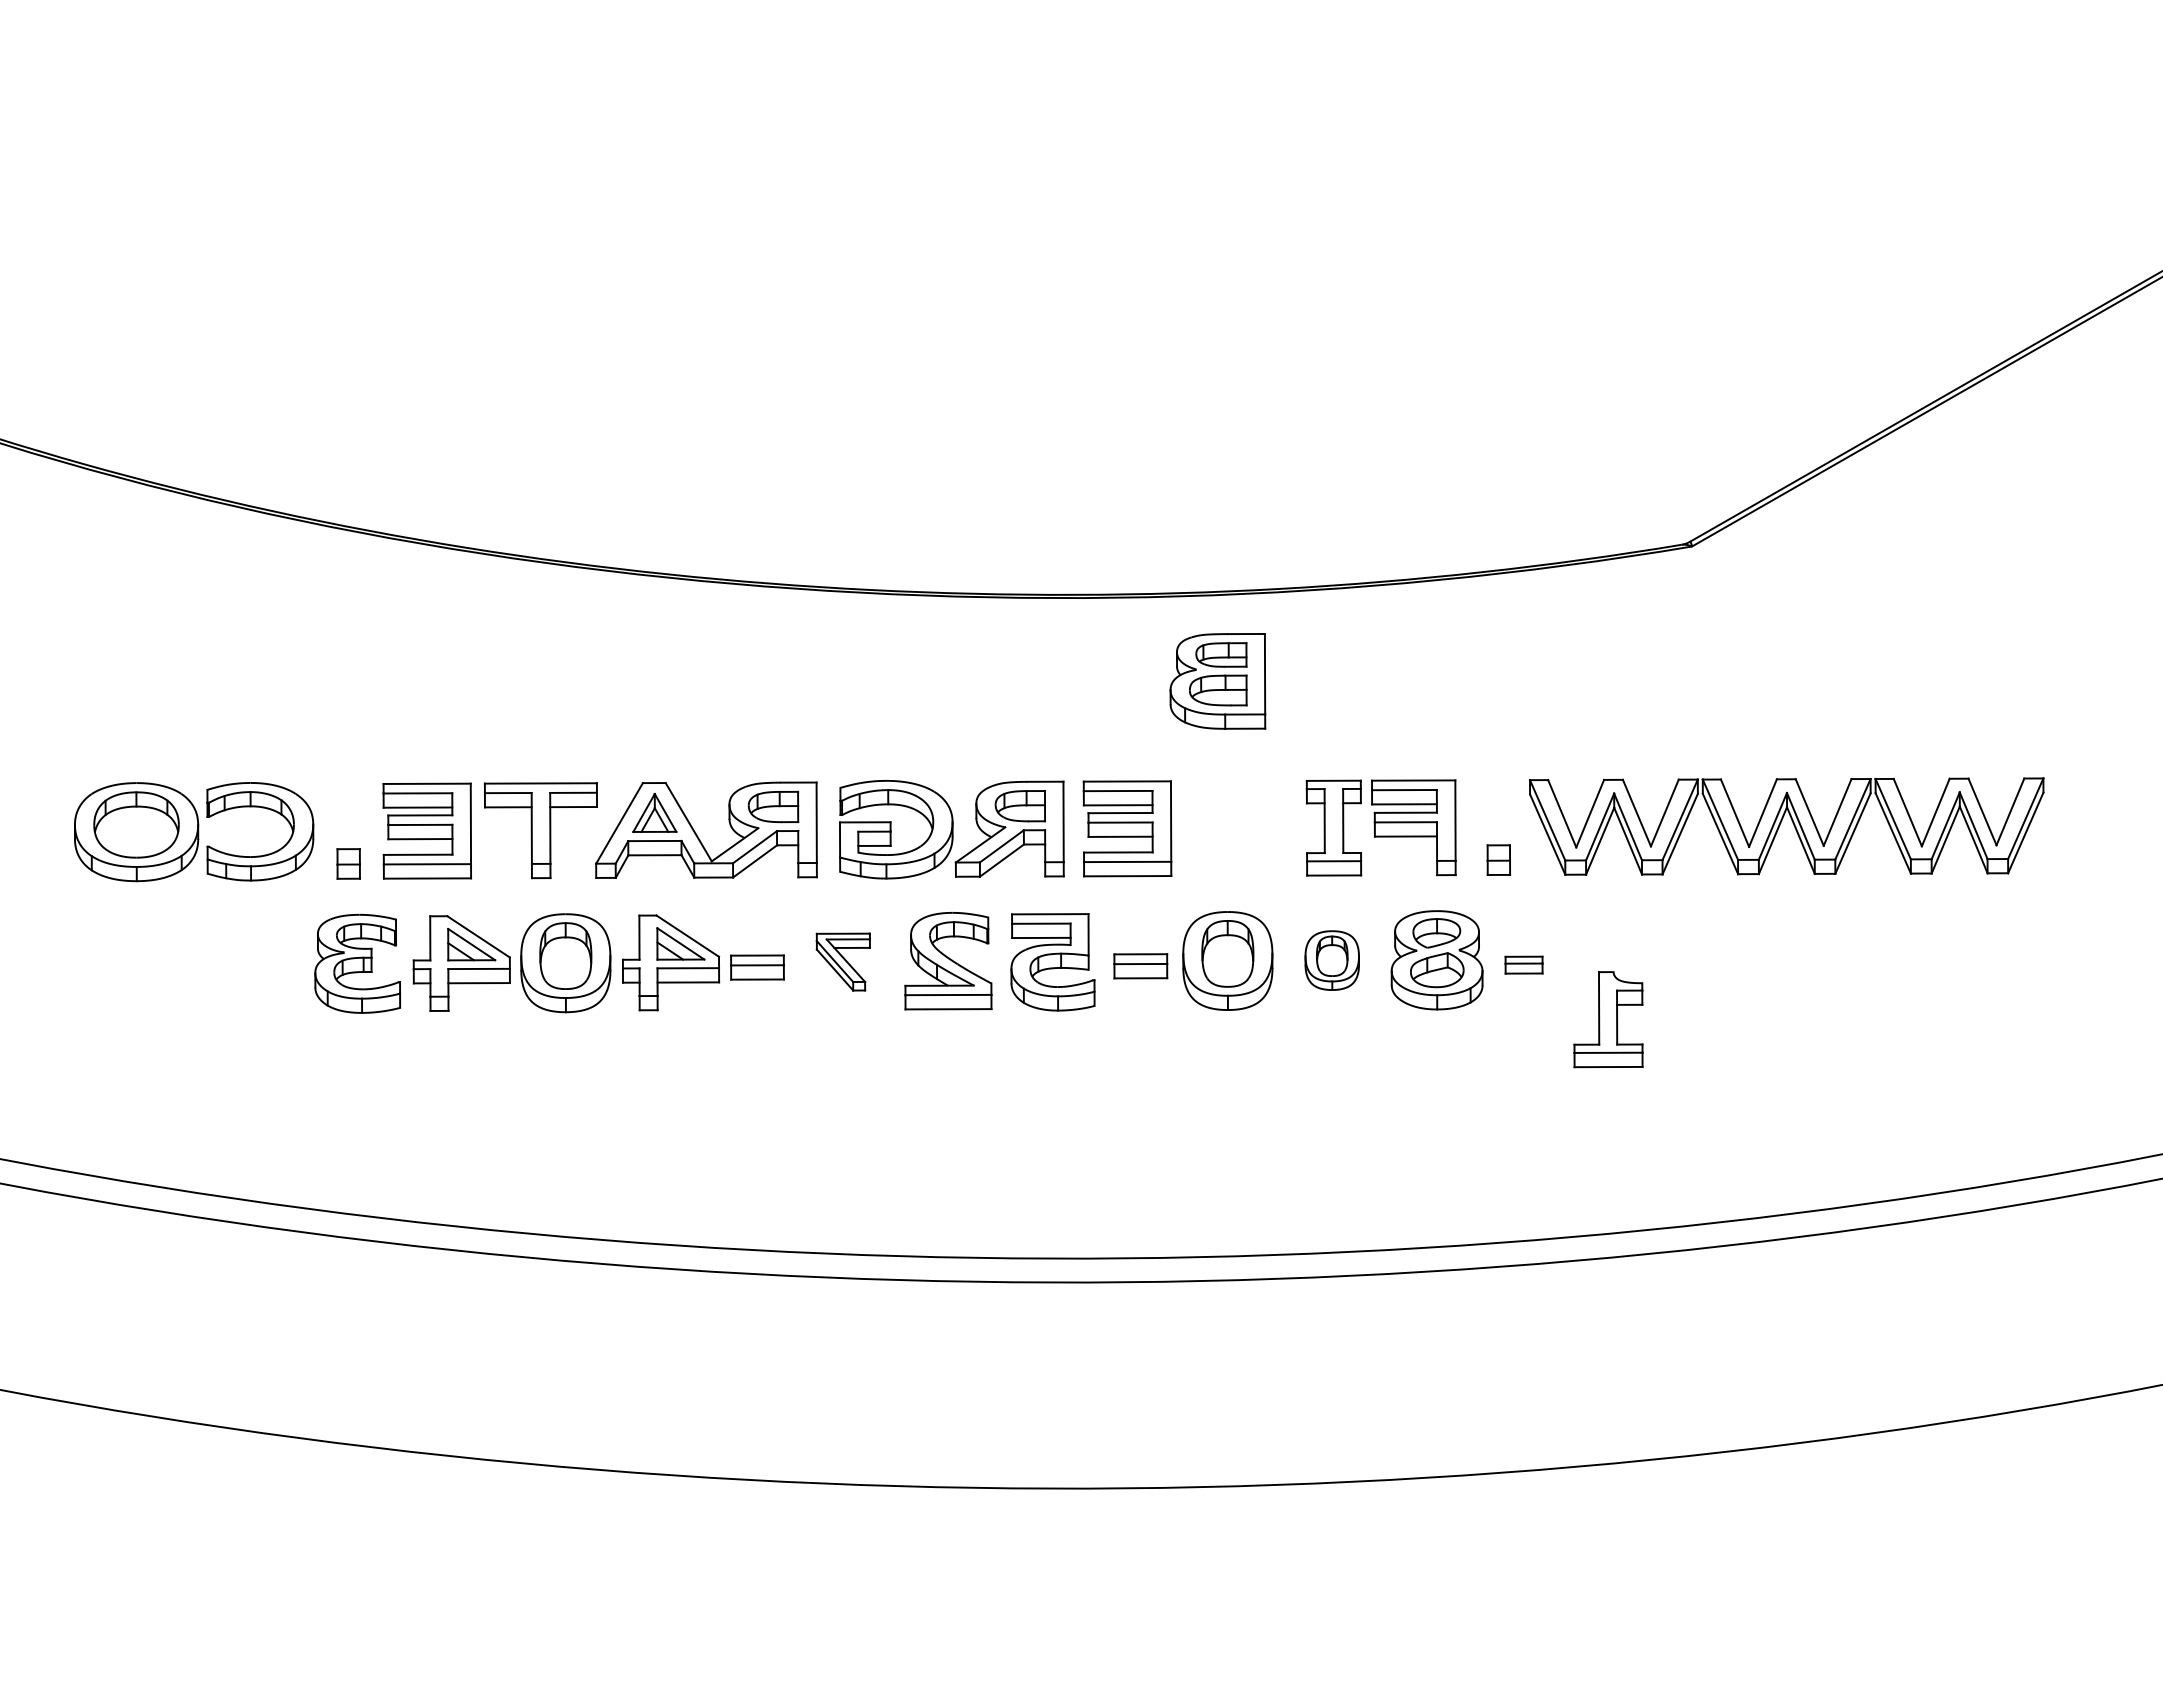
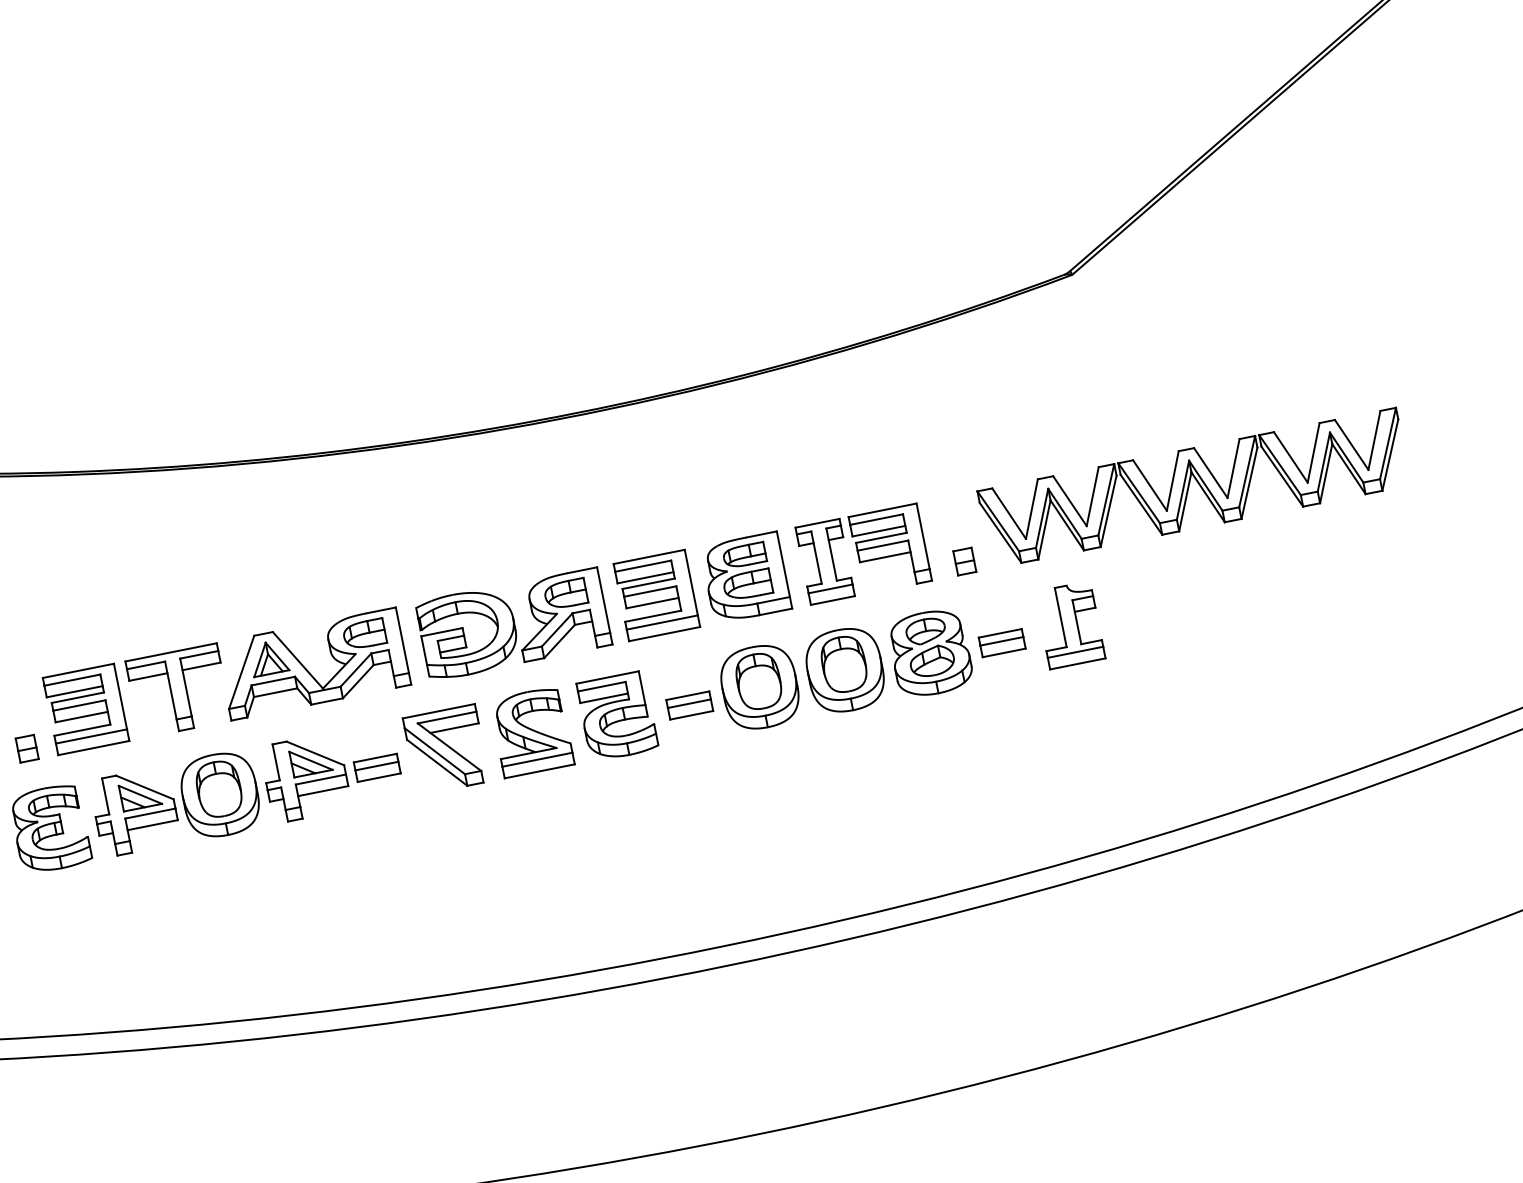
part: (1217, 681) -> (745, 577), moved
part: (1331, 960) -> (844, 670), size x1.67
part: (843, 961) -> (446, 749), size x1.67
part: (1523, 965) -> (1001, 643), size x1.43
part: (1608, 1019) -> (1070, 625), moved

